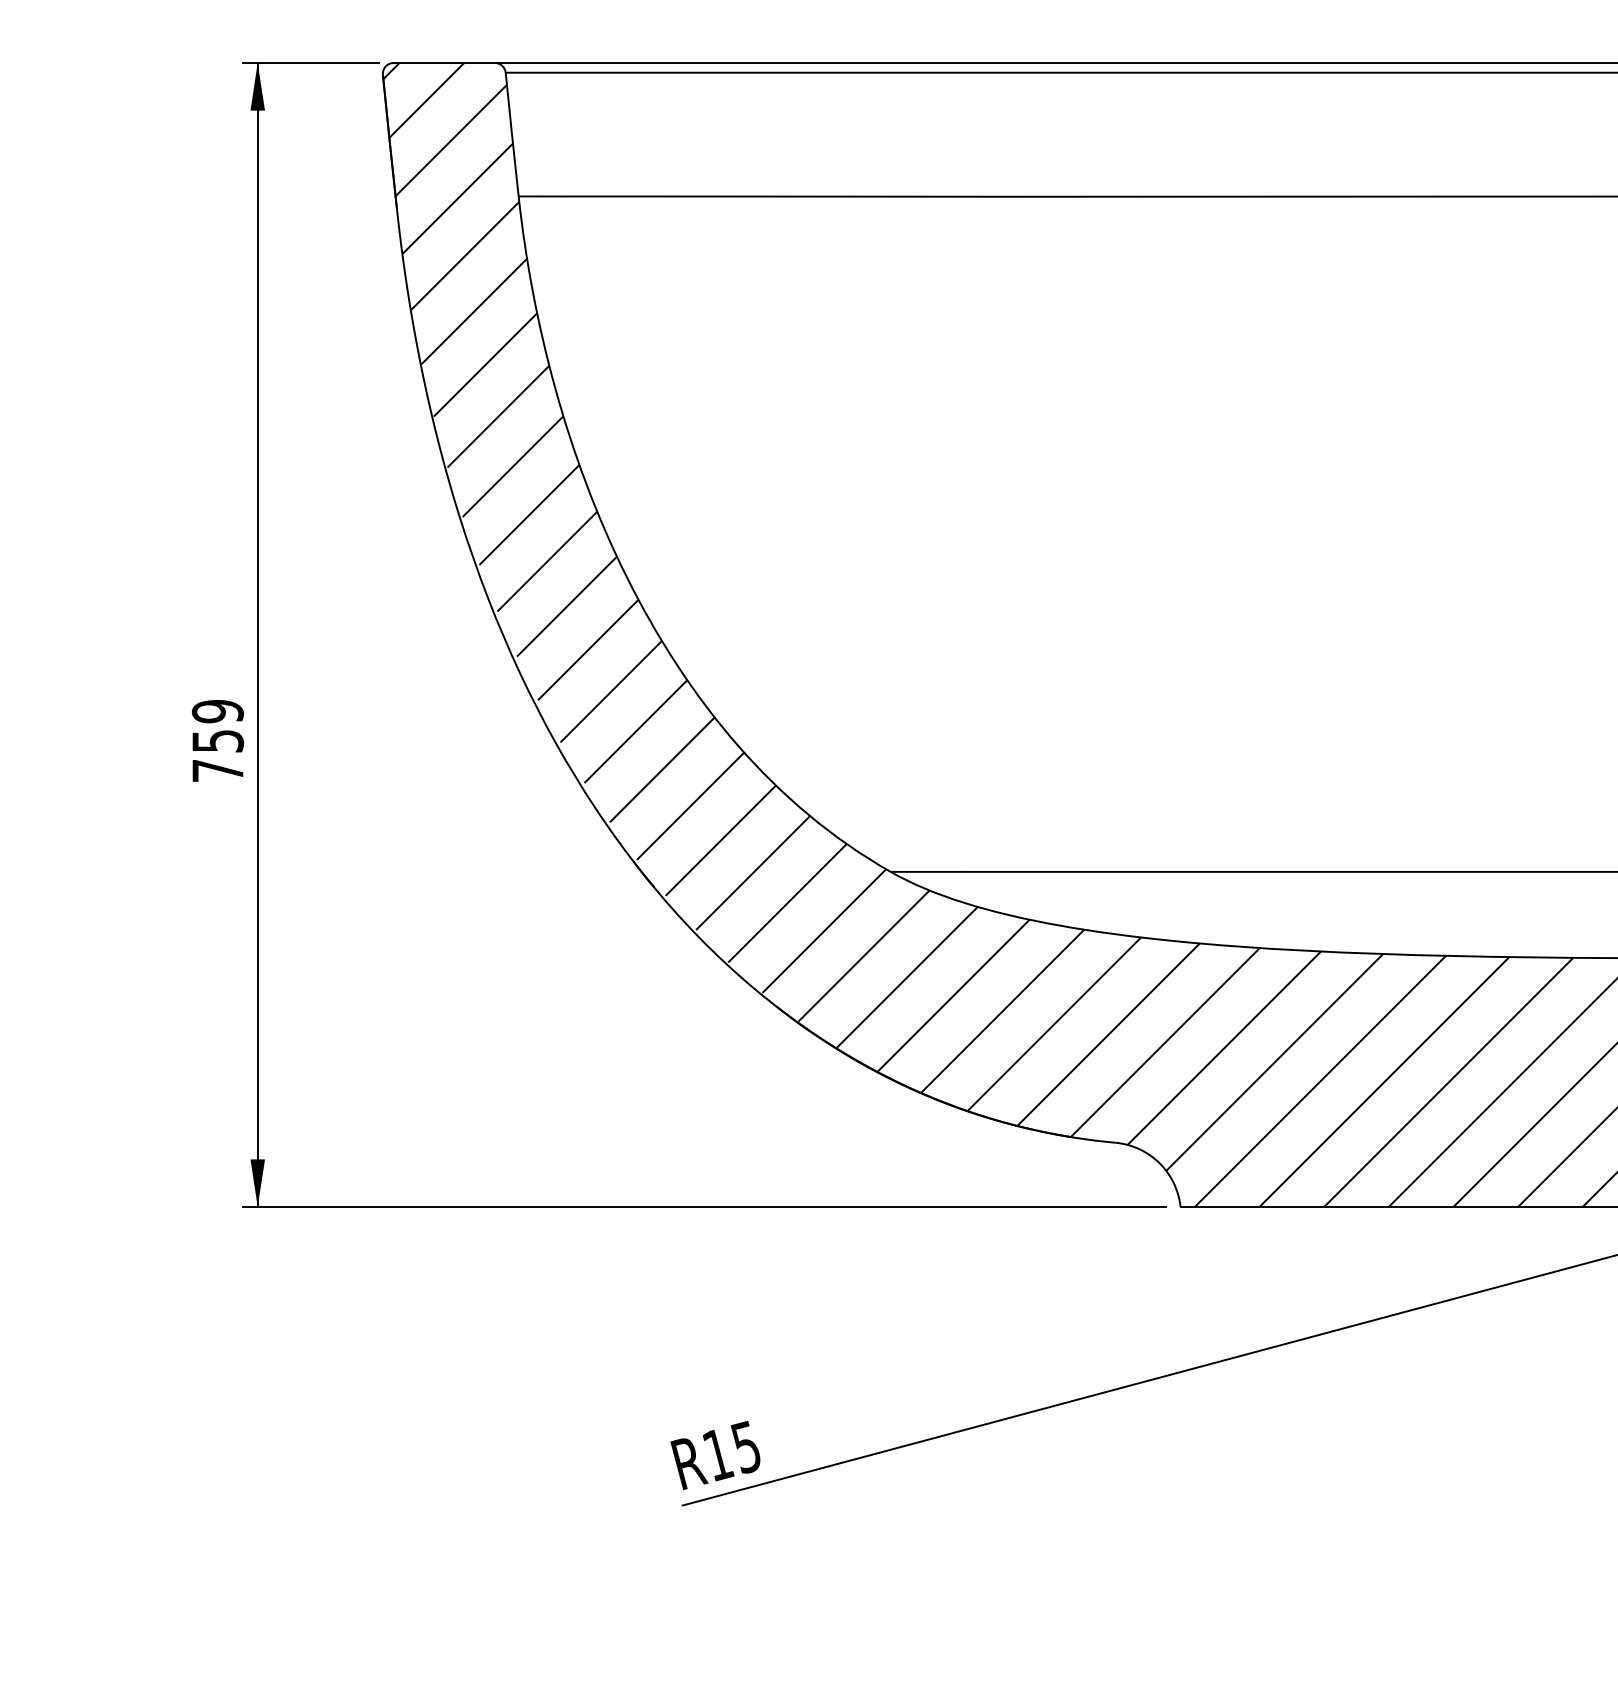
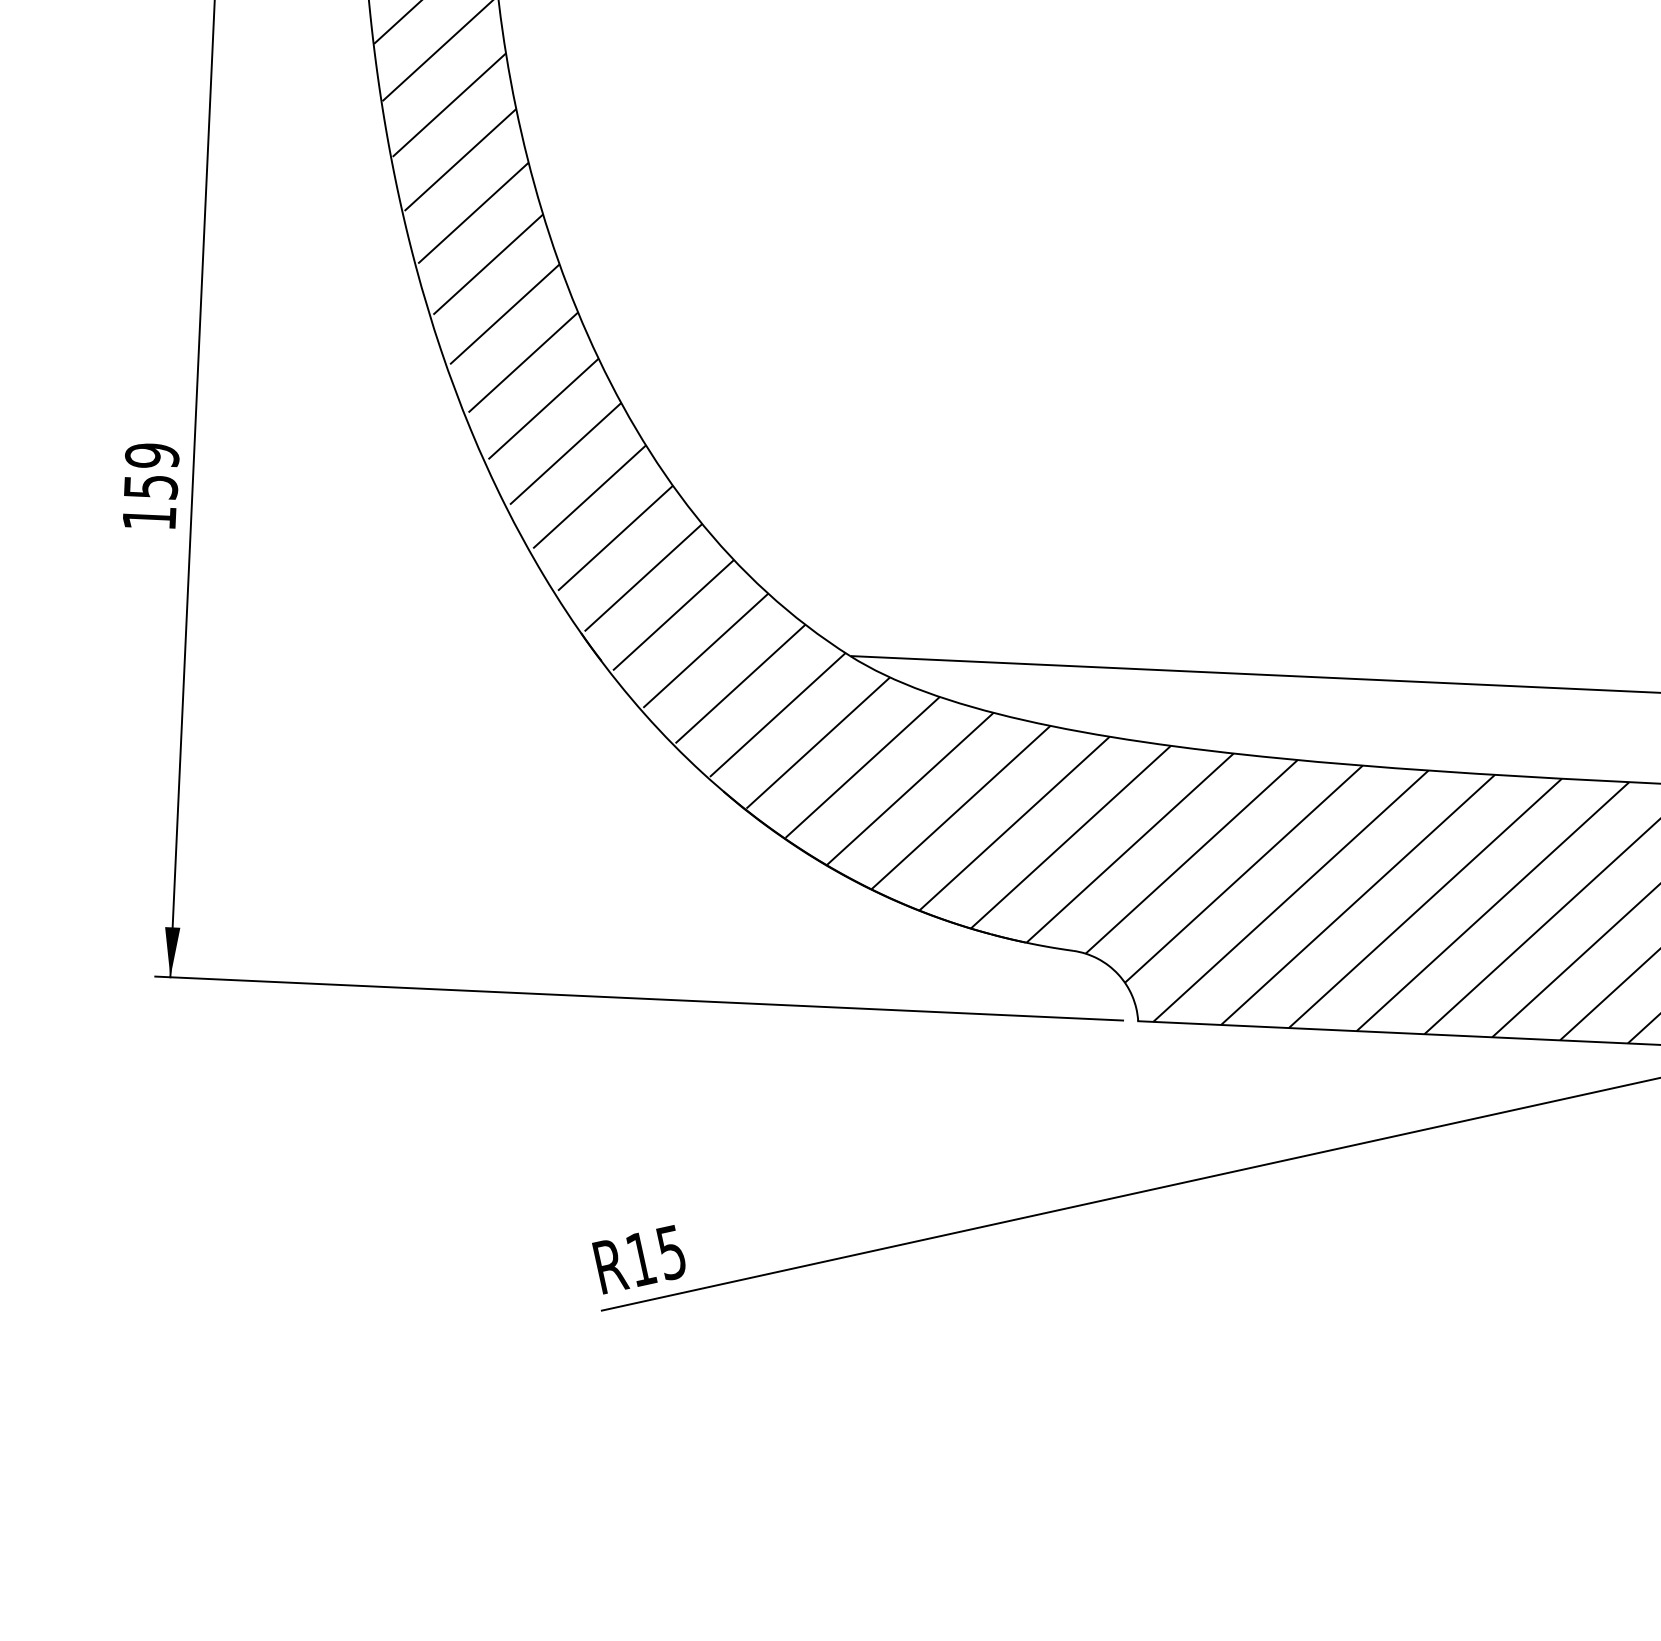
text: (217, 770) -> (149, 517), 759 -> 159

